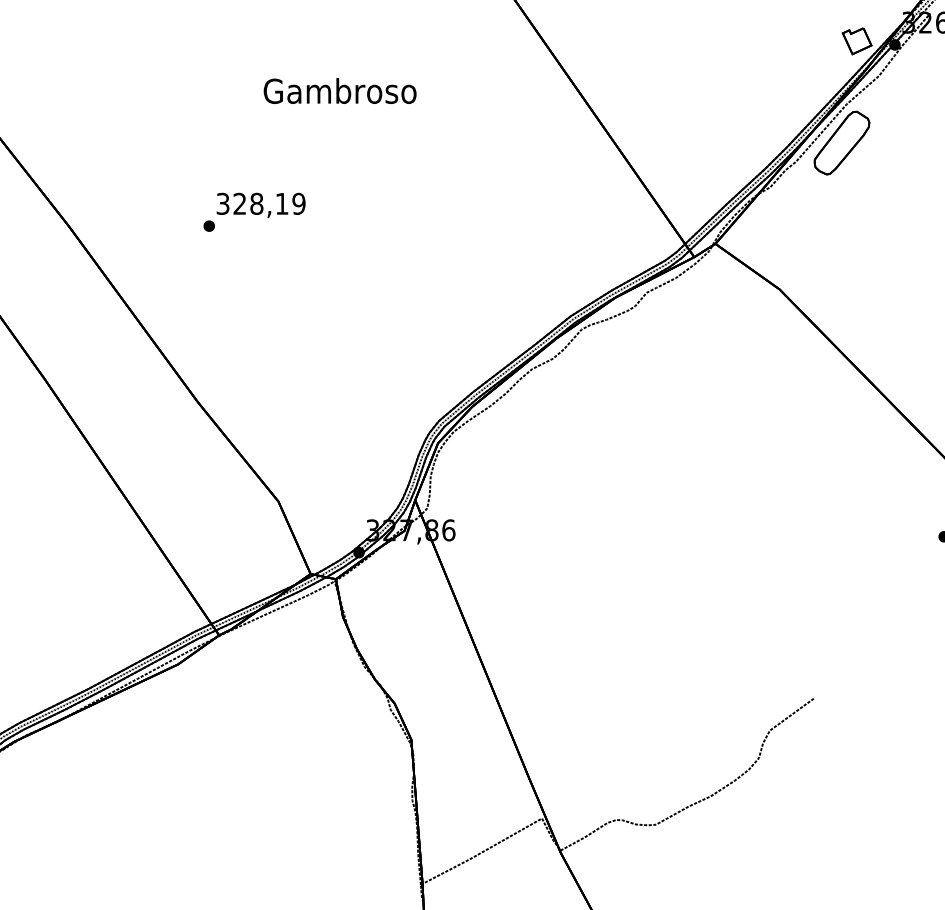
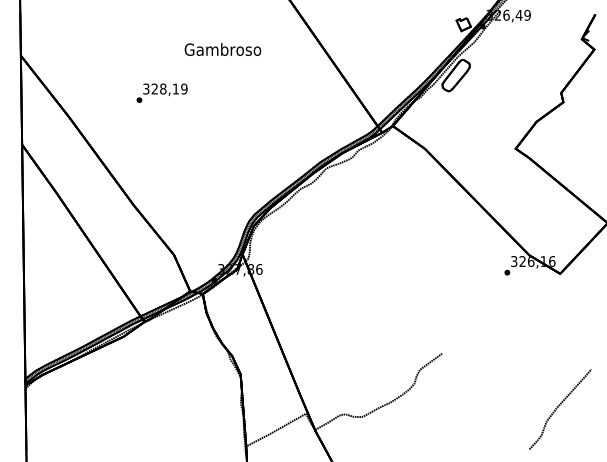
text: (339, 90) -> (222, 49), moved
text: (253, 210) -> (161, 92), moved

